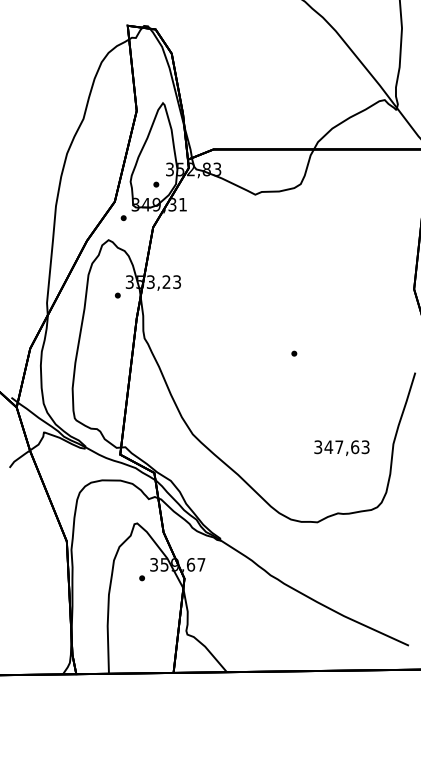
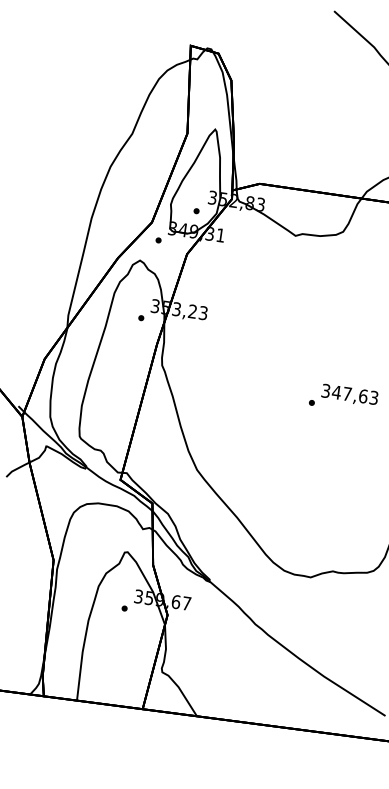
text: (341, 447) -> (349, 394), moved

